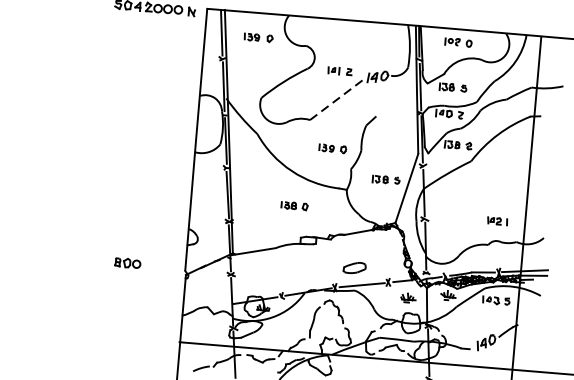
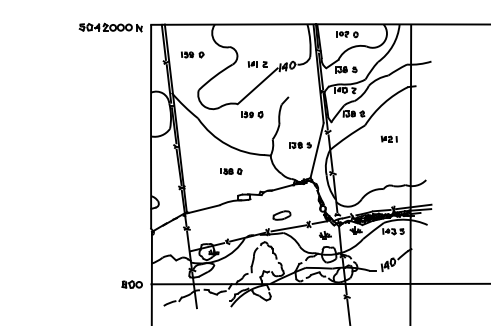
part: (258, 37) -> (192, 54), moved
line: (337, 99) -> (257, 86), dashed -> solid
part: (333, 148) -> (252, 114), moved
part: (496, 220) -> (388, 138), moved
part: (126, 263) -> (131, 284), moved

